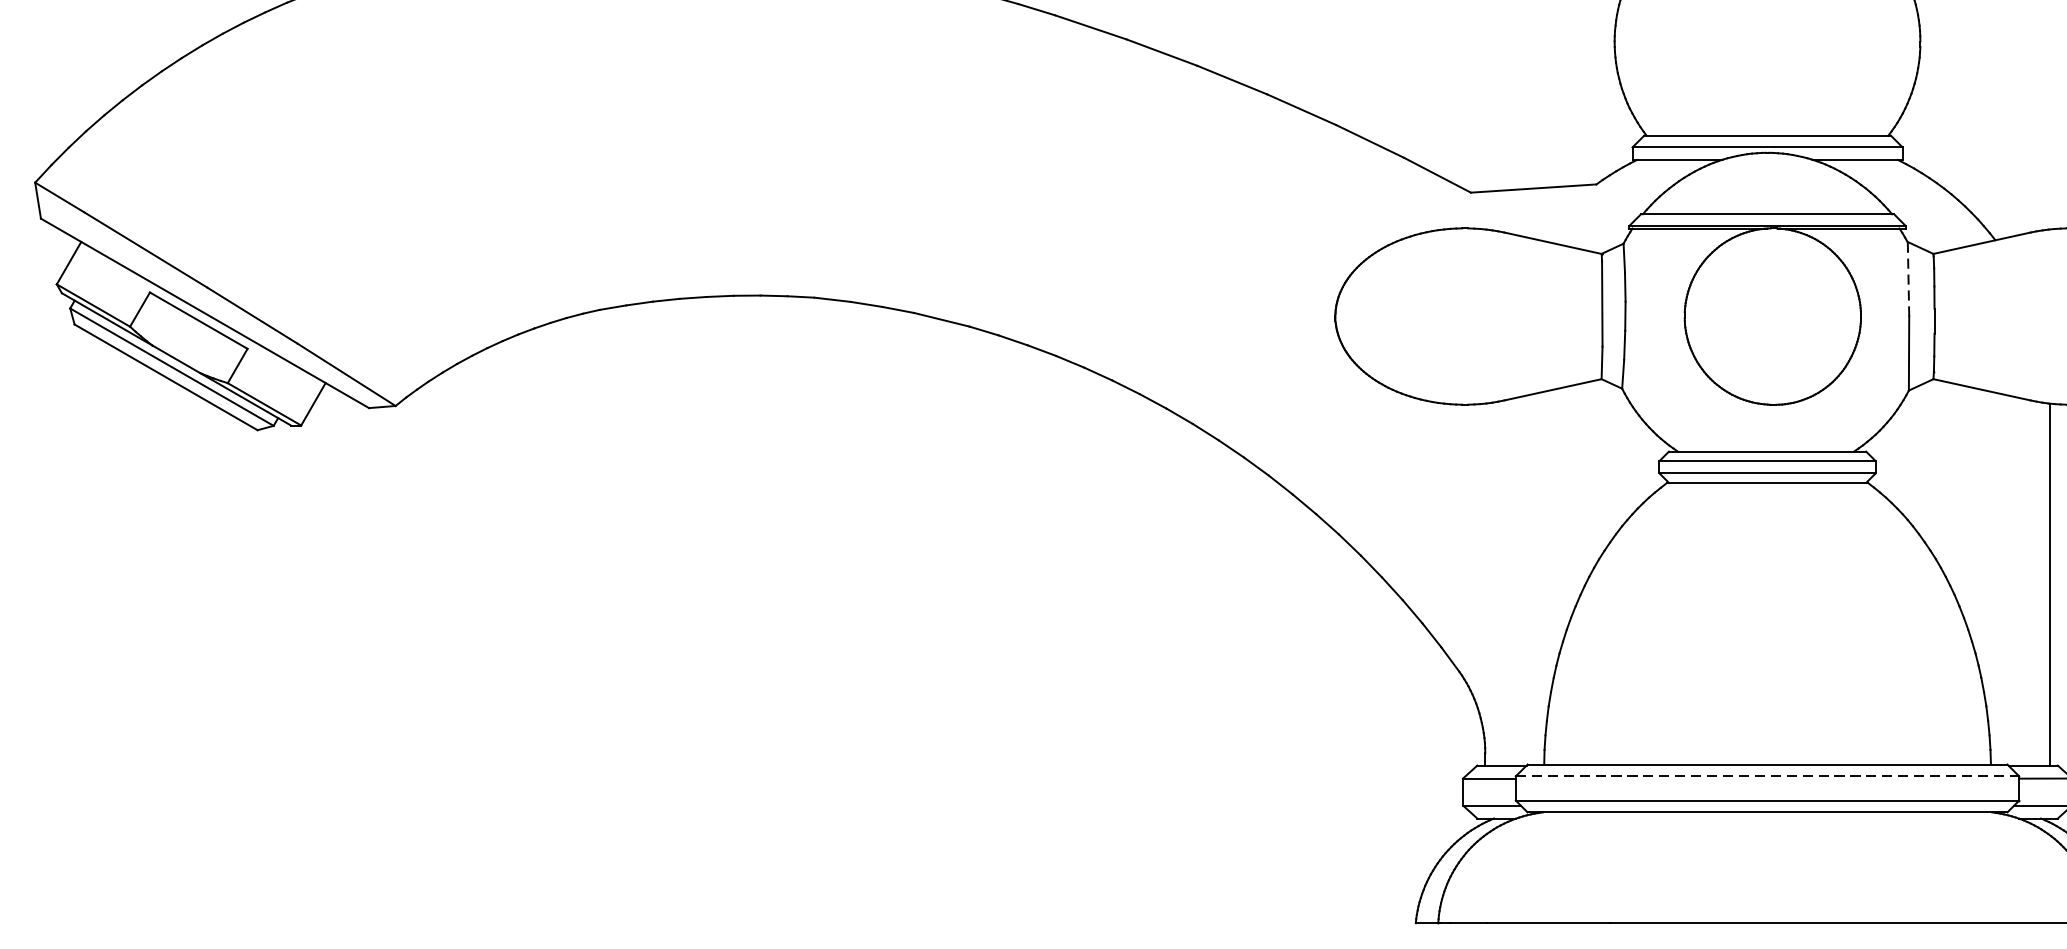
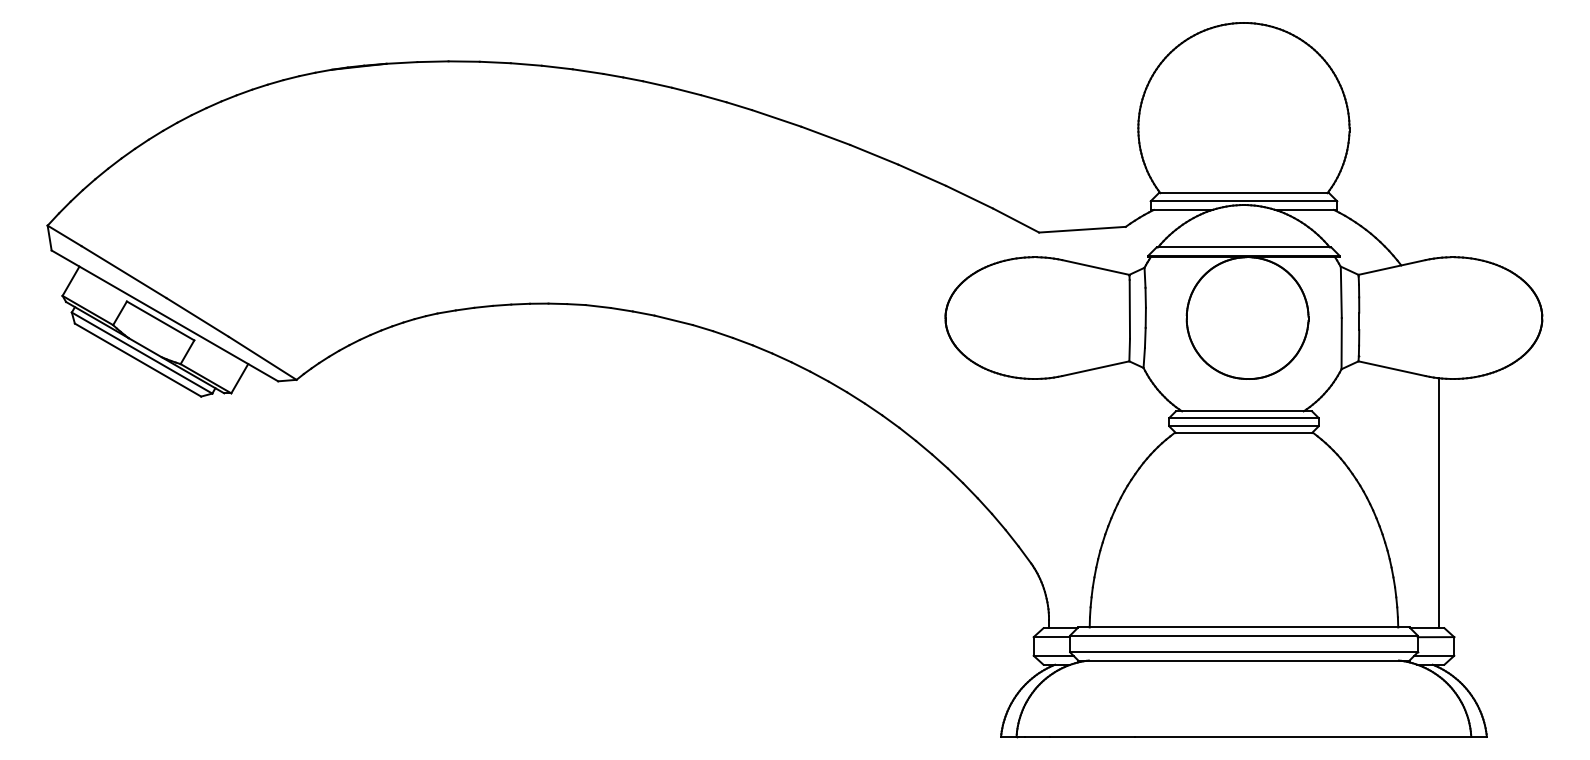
line: (1908, 279) -> (1341, 292), dashed -> solid
line: (1766, 776) -> (1243, 635), dashed -> solid

